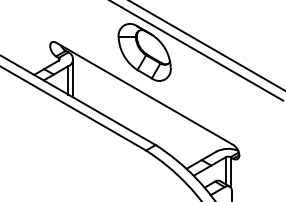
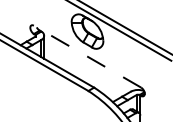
line: (144, 93) -> (87, 56), solid -> dashed

